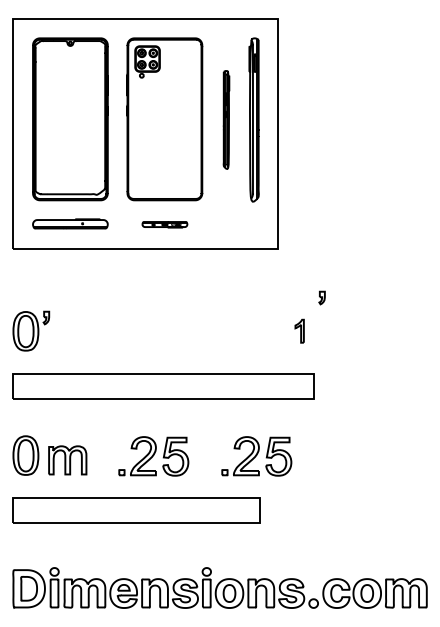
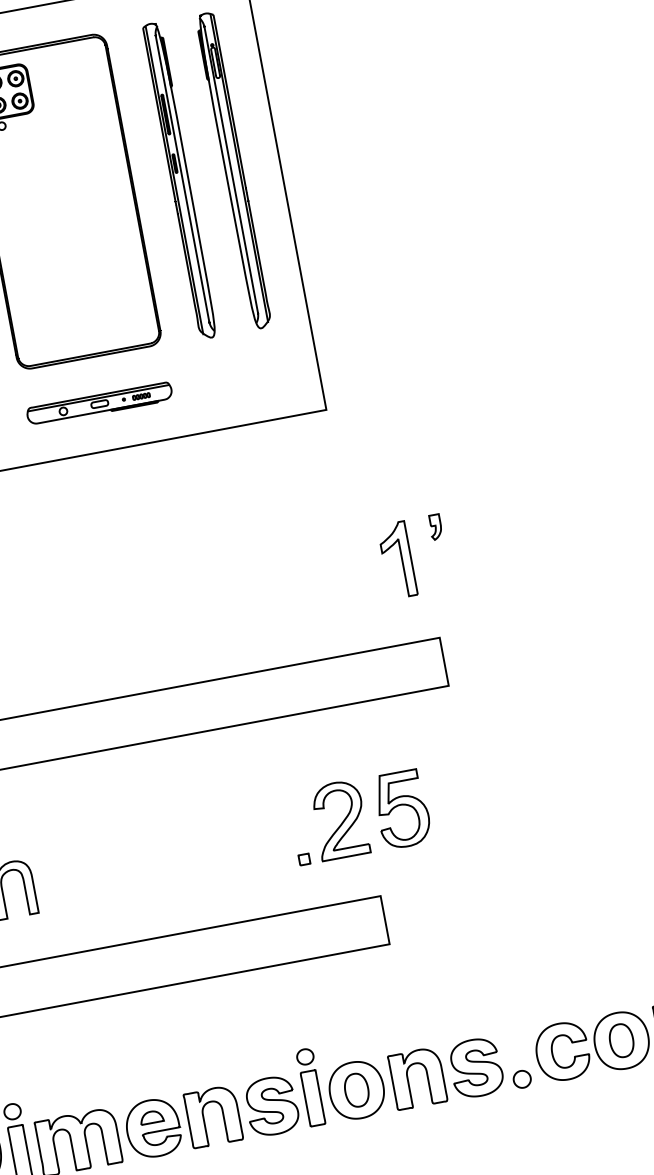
part: (226, 119) -> (180, 179), size x1.67
part: (164, 224) -> (98, 404), size x1.67
part: (321, 297) -> (434, 526), moved
part: (299, 331) -> (397, 561), size x1.67
part: (153, 456) -> (161, 854), removed

